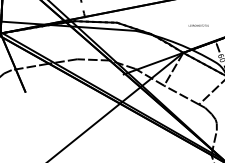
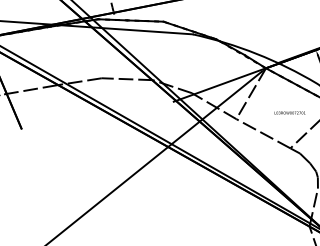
text: (198, 25) -> (289, 112), moved

